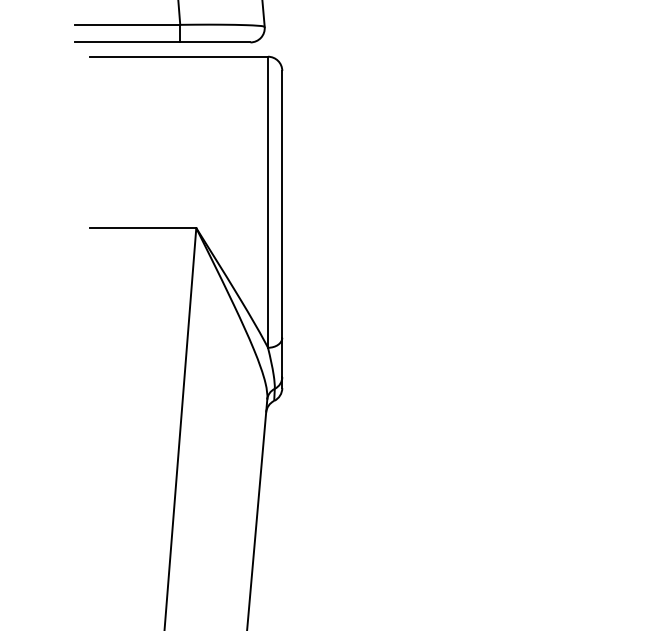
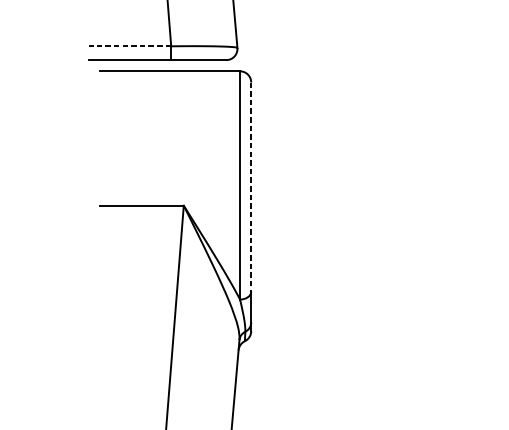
line: (127, 24) -> (129, 46), solid -> dashed
line: (282, 204) -> (251, 187), solid -> dashed

